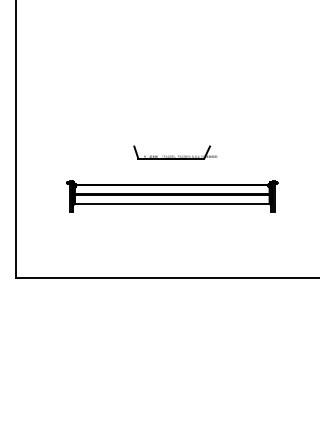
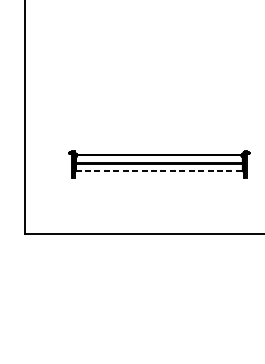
part: (175, 152) -> (162, 127), removed
line: (172, 204) -> (159, 171), solid -> dashed

